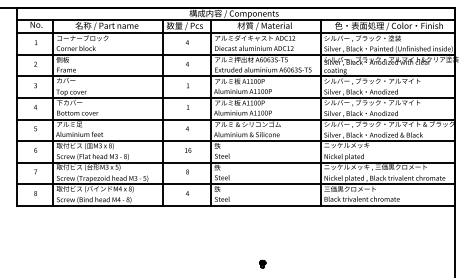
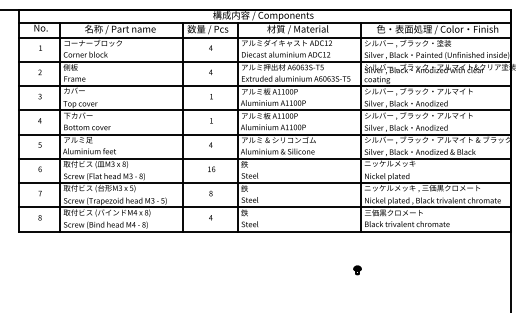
part: (262, 264) -> (357, 270), moved

